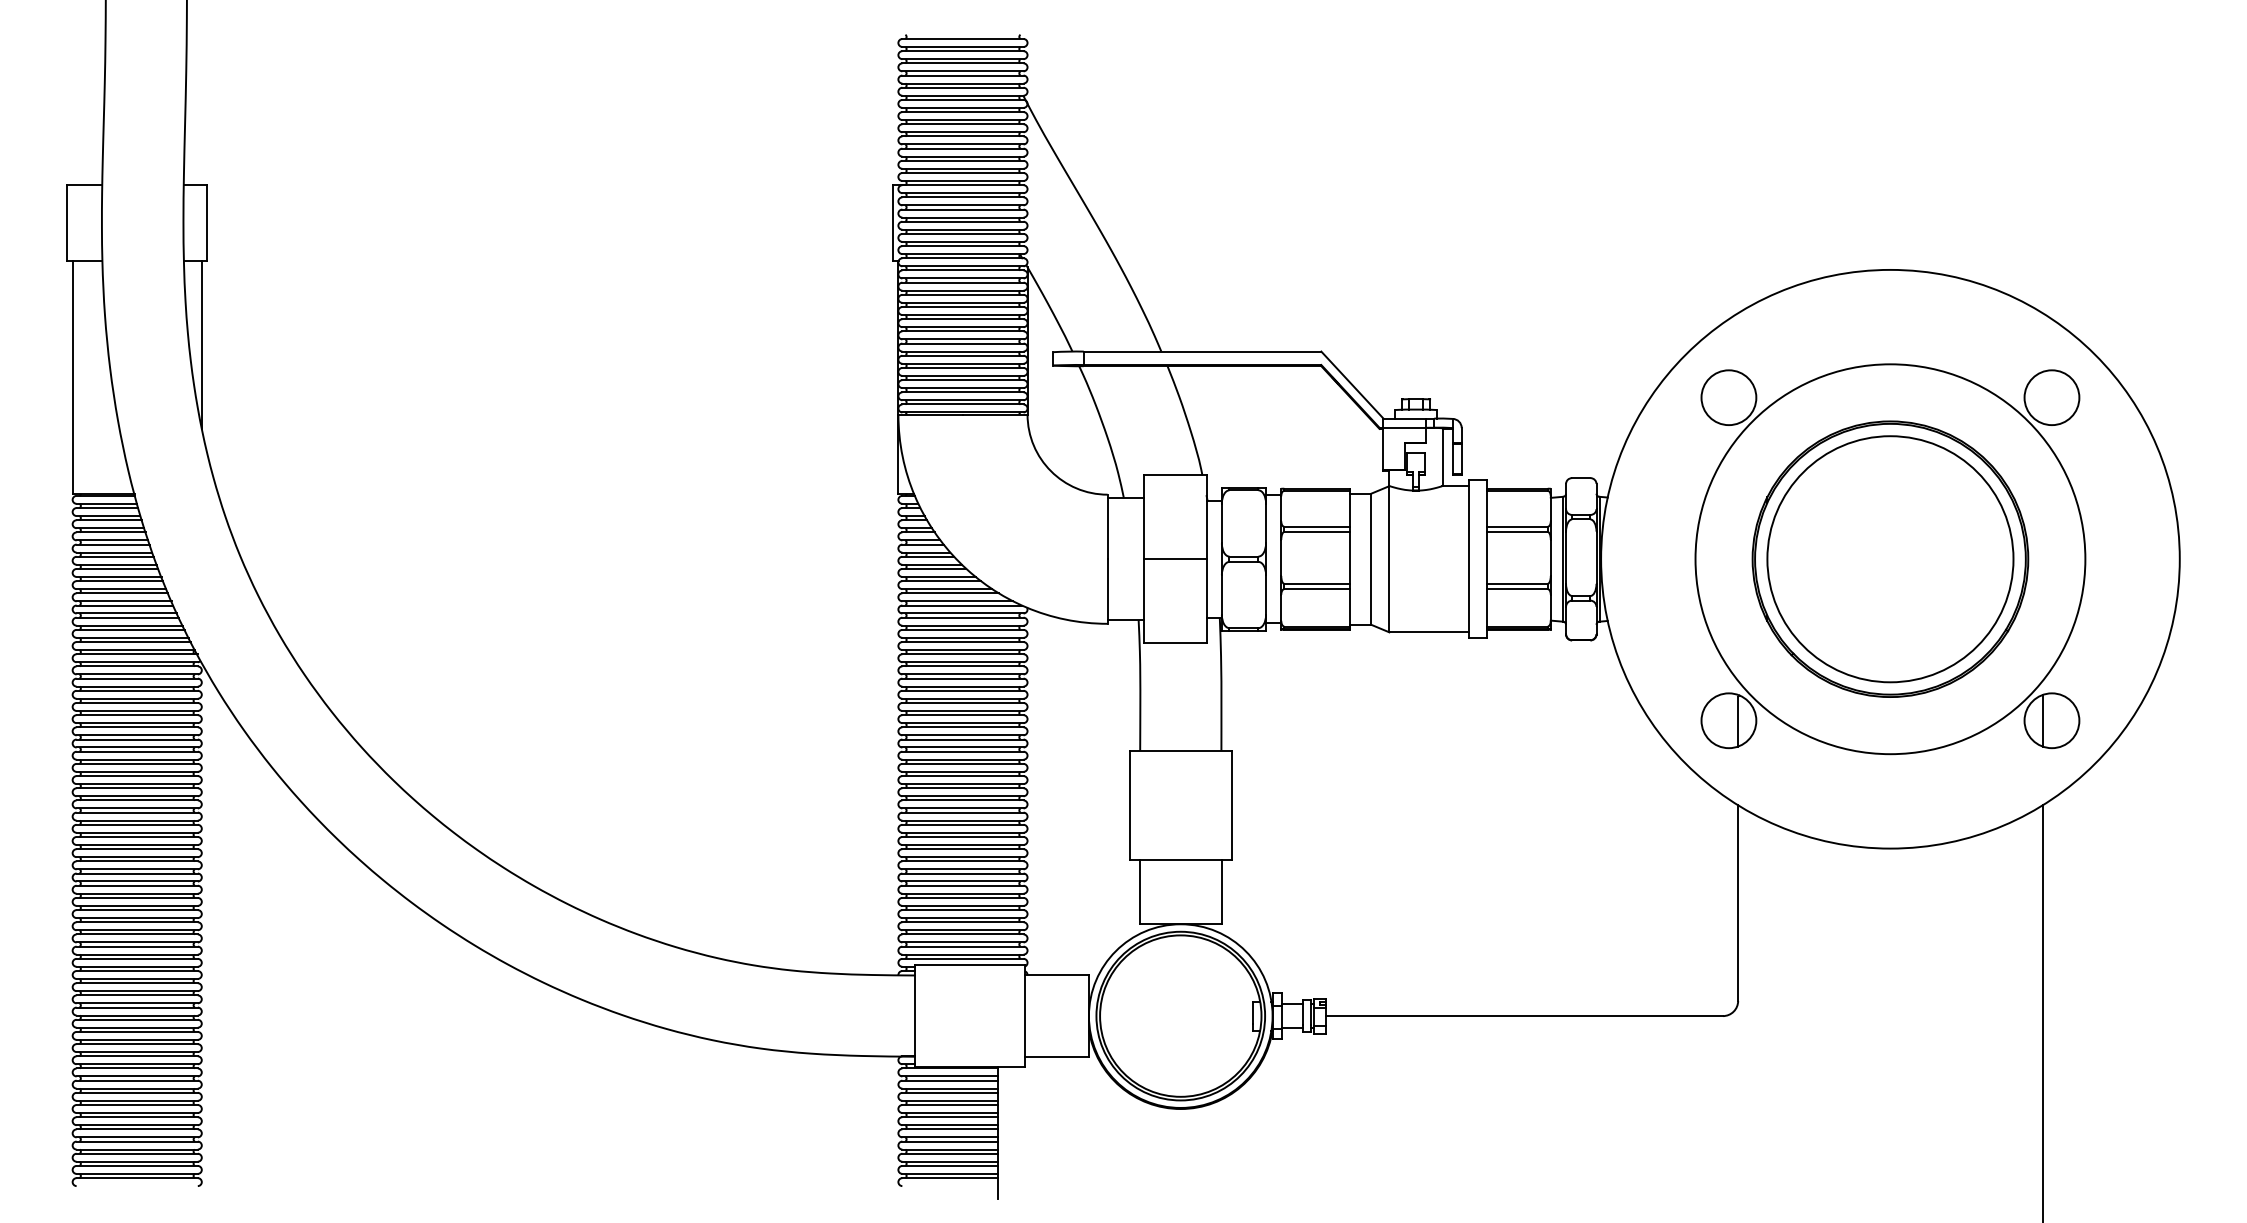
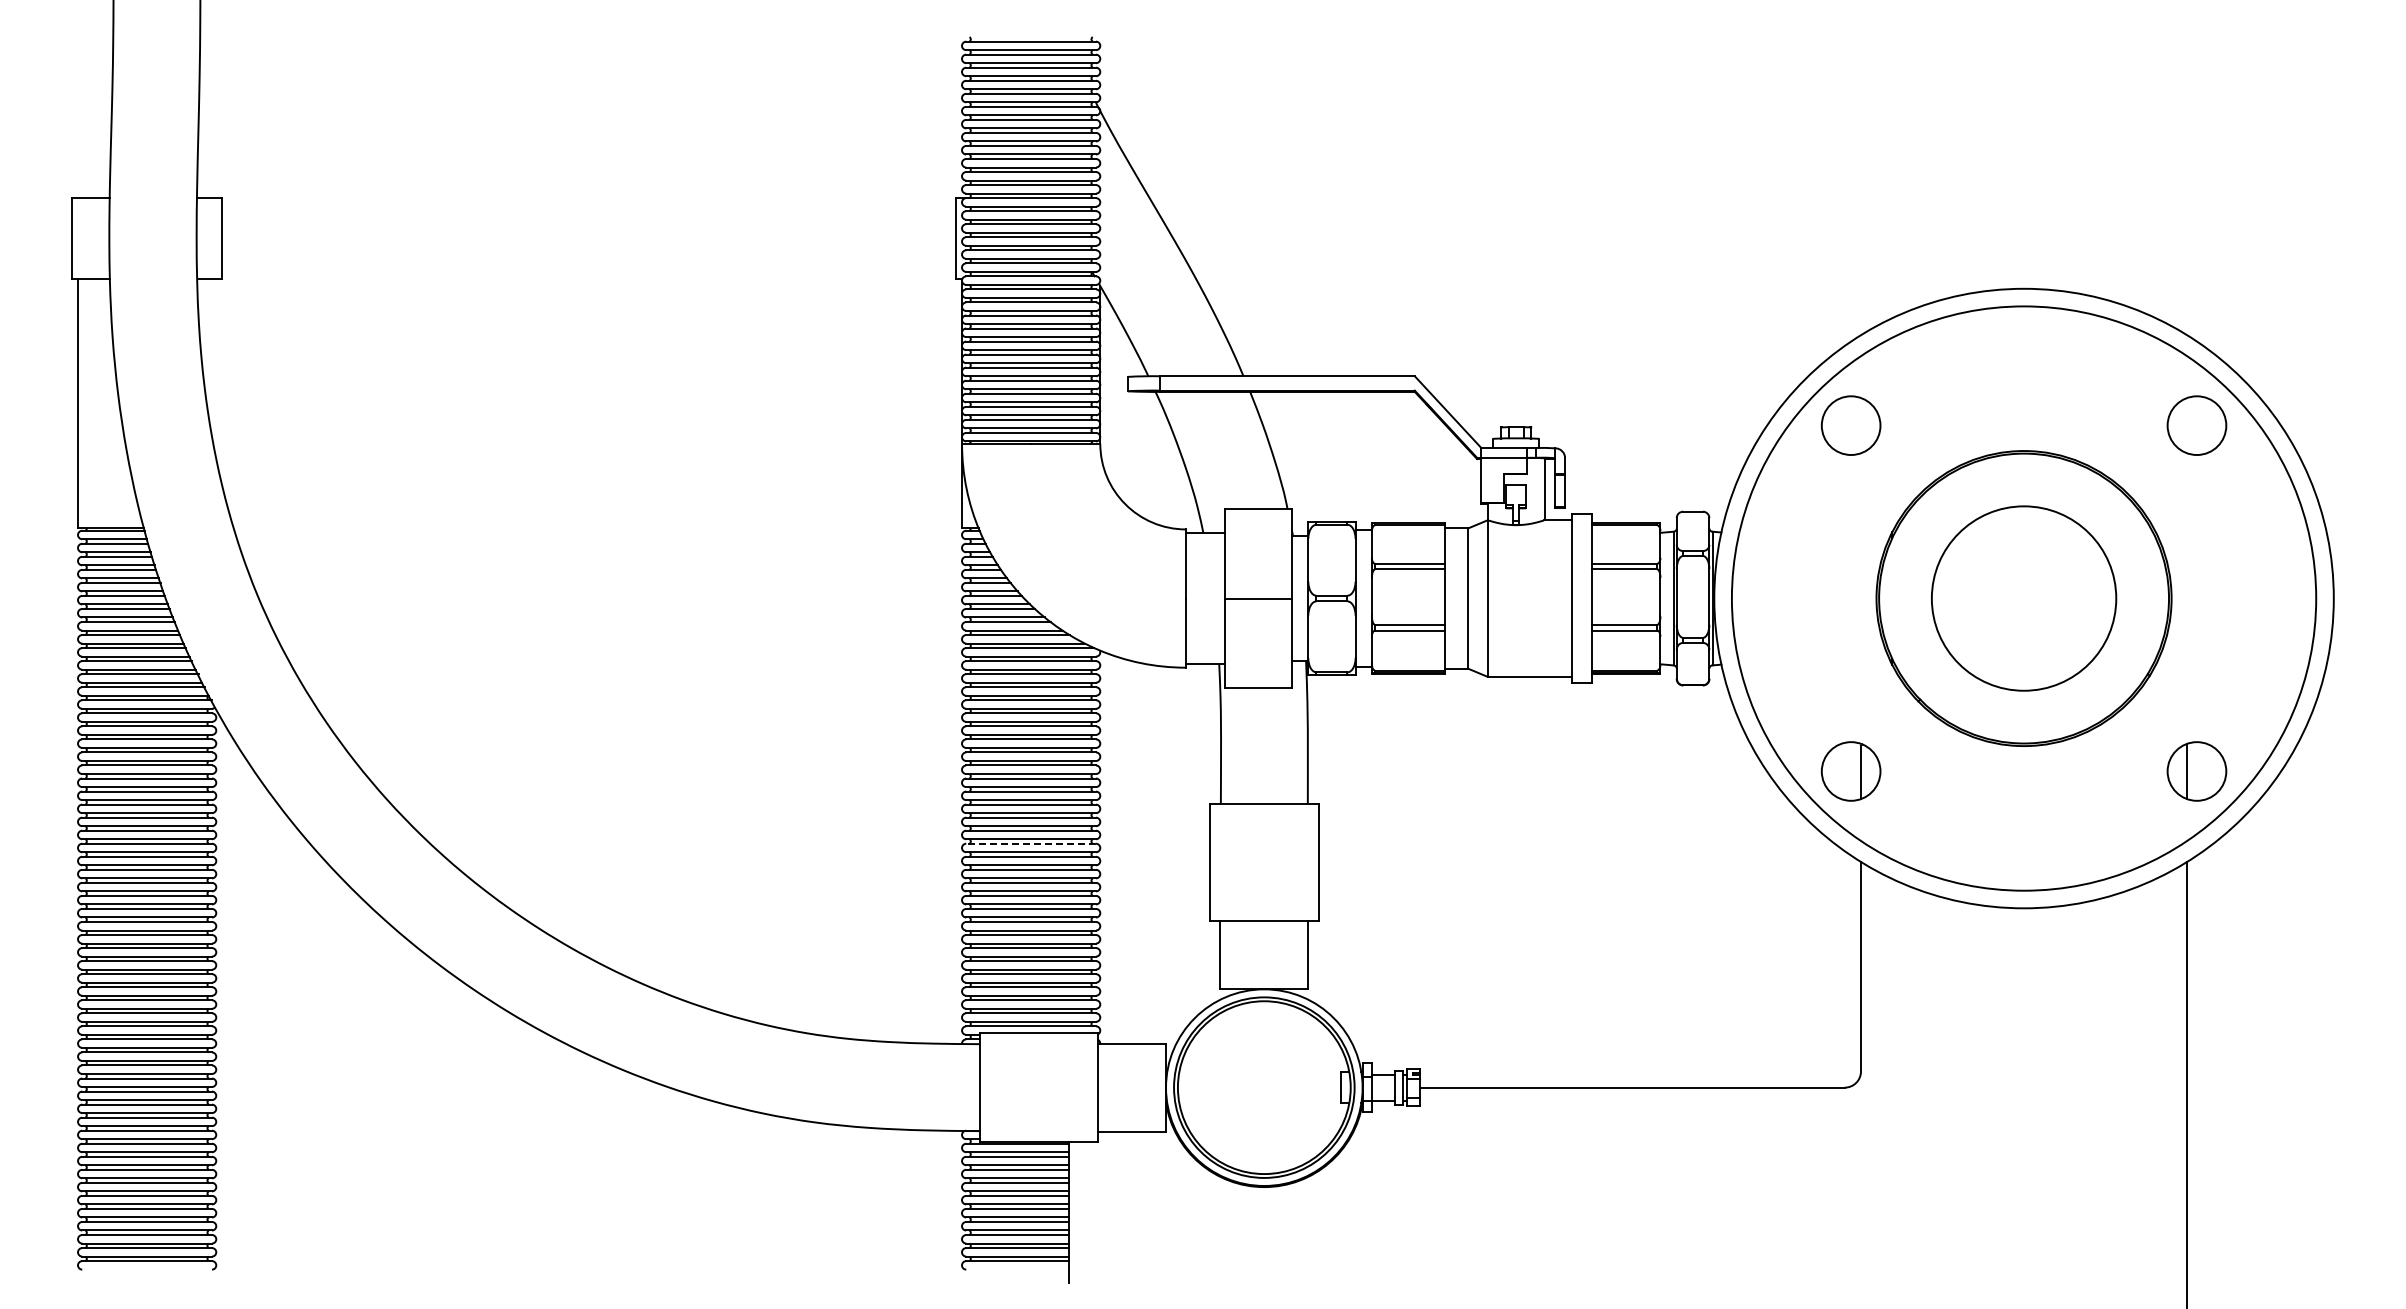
line: (202, 344) -> (216, 368), removed
circle: (1889, 559) -> (2023, 598), size x0.7
circle: (1889, 559) -> (2023, 598), size x1.4
line: (963, 788) -> (1031, 843), solid -> dashed

